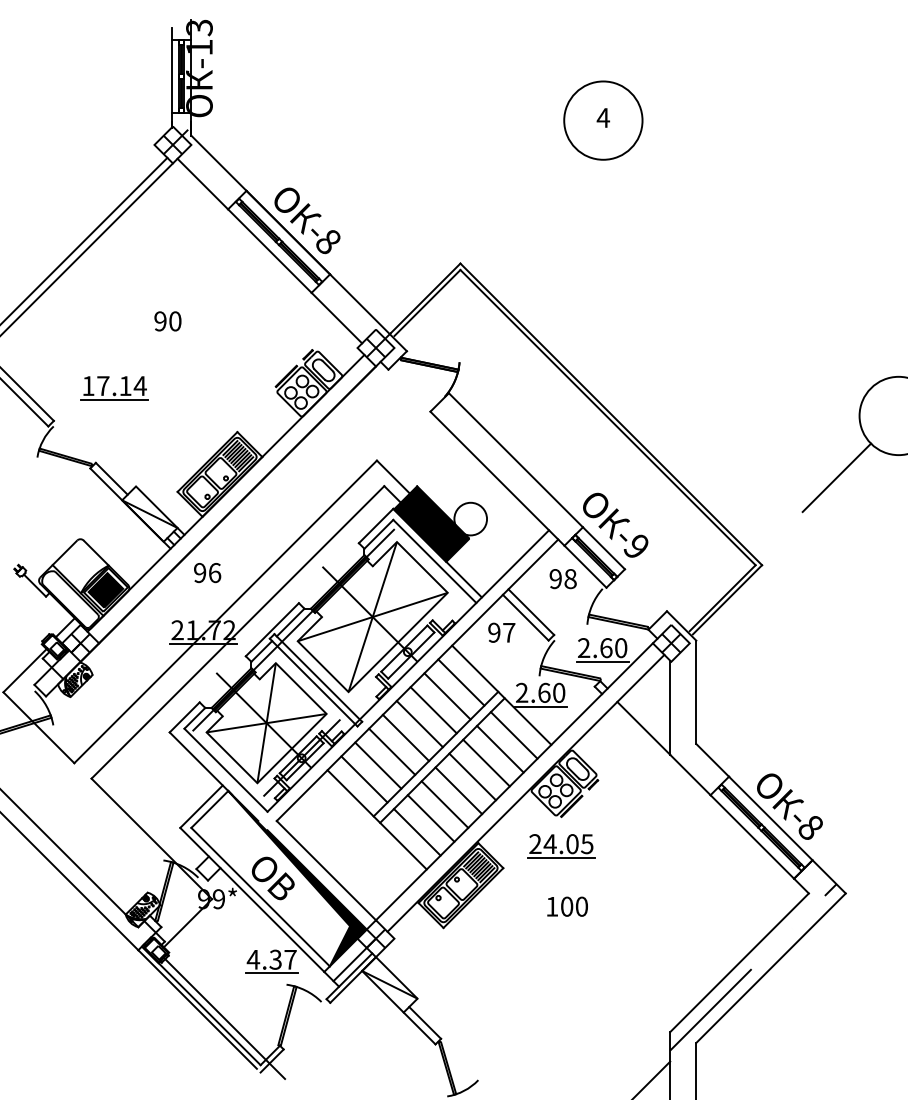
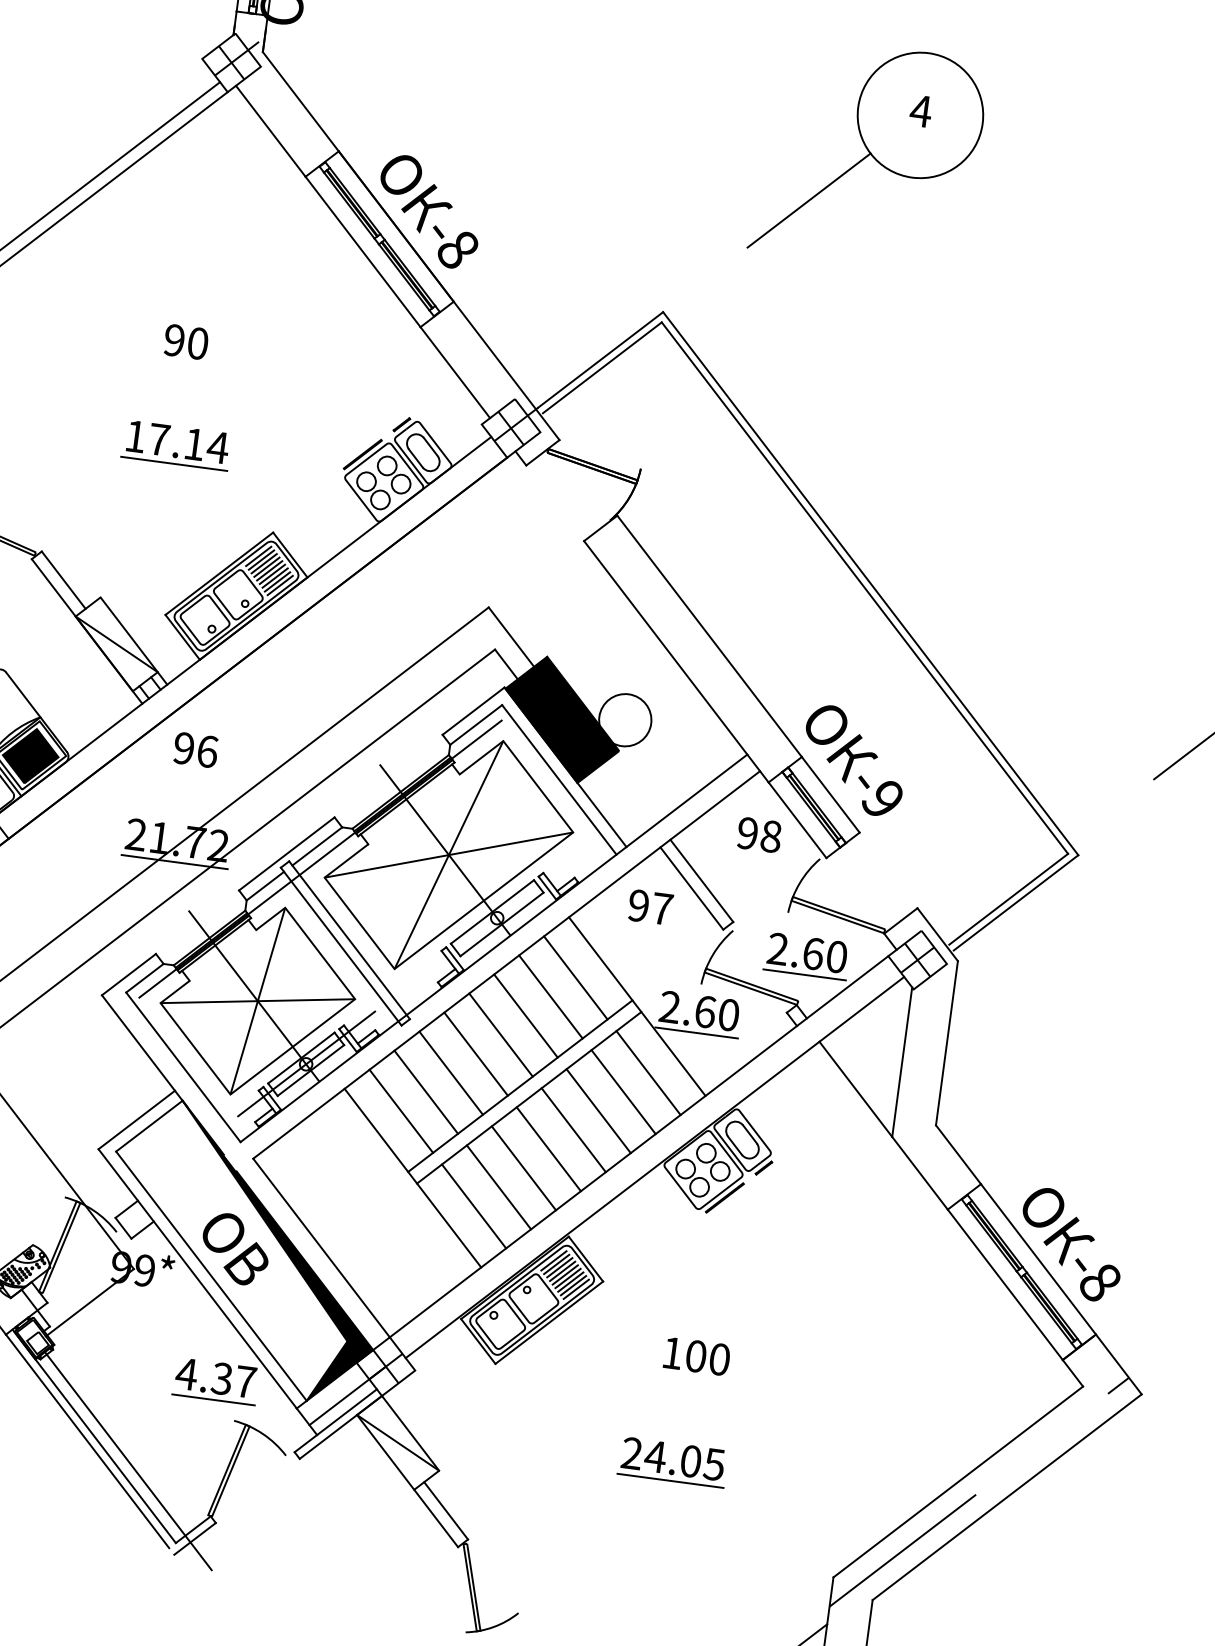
line: (541, 182) -> (809, 200), added
part: (114, 388) -> (176, 445), moved
part: (561, 846) -> (672, 1462), moved

